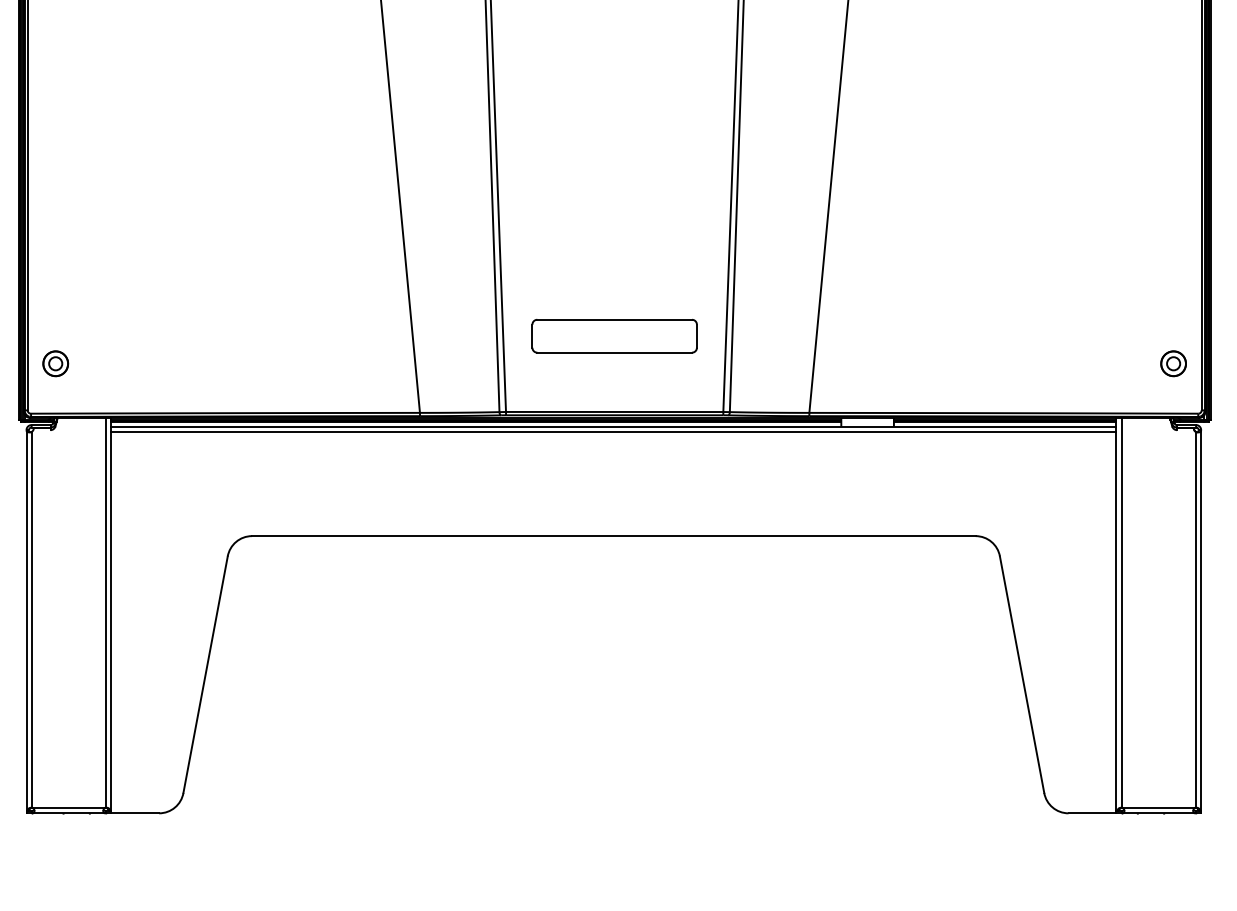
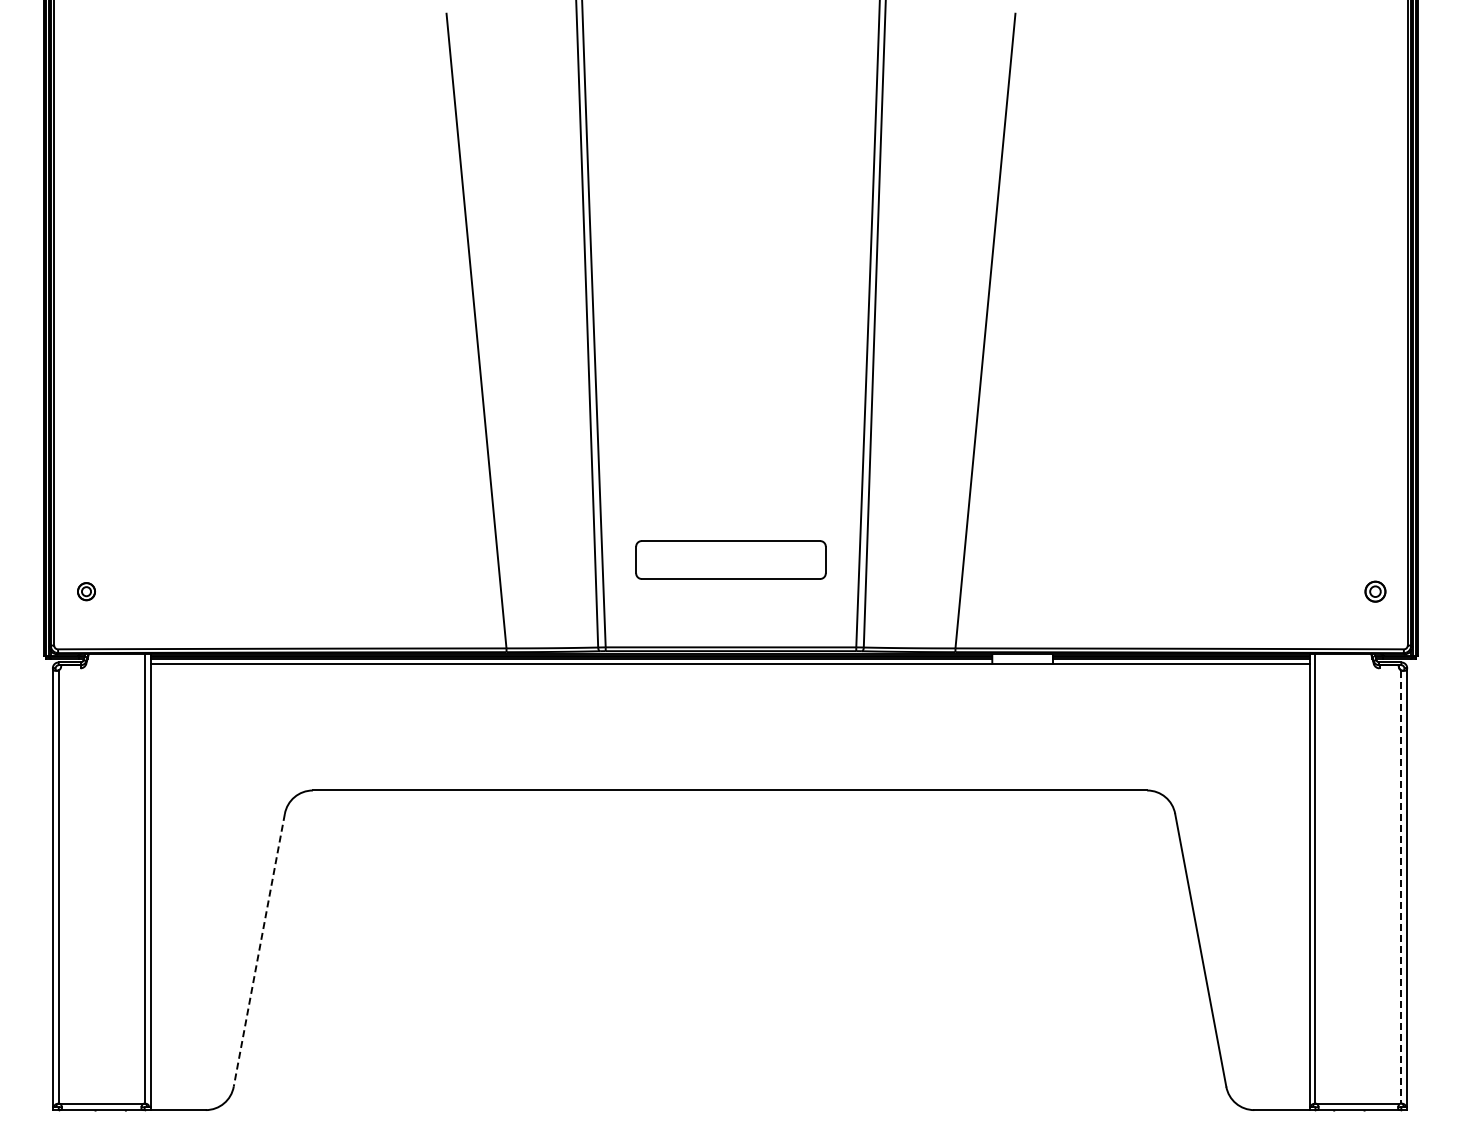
part: (55, 363) -> (86, 591), size x0.6
part: (1173, 363) -> (1375, 591), size x0.7
line: (613, 432) -> (729, 670), removed
line: (1196, 620) -> (1401, 887), solid -> dashed
line: (205, 674) -> (259, 950), solid -> dashed

